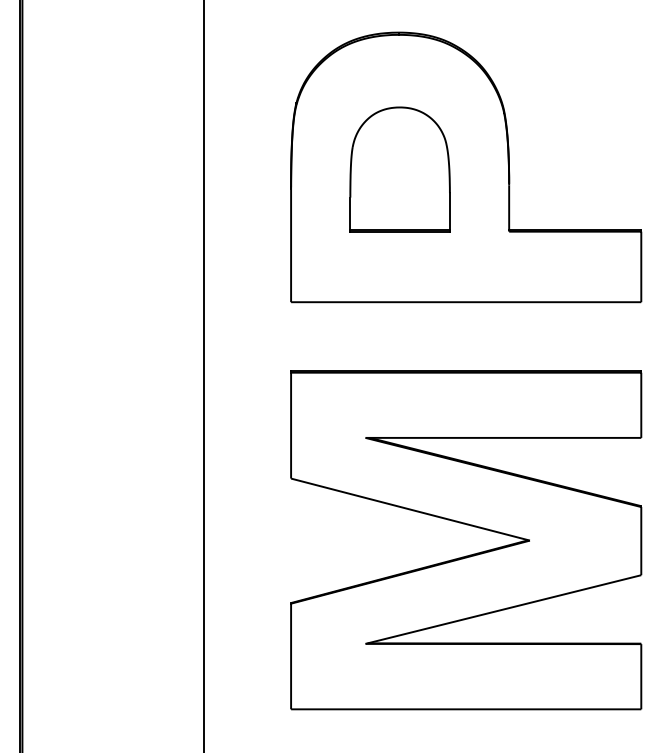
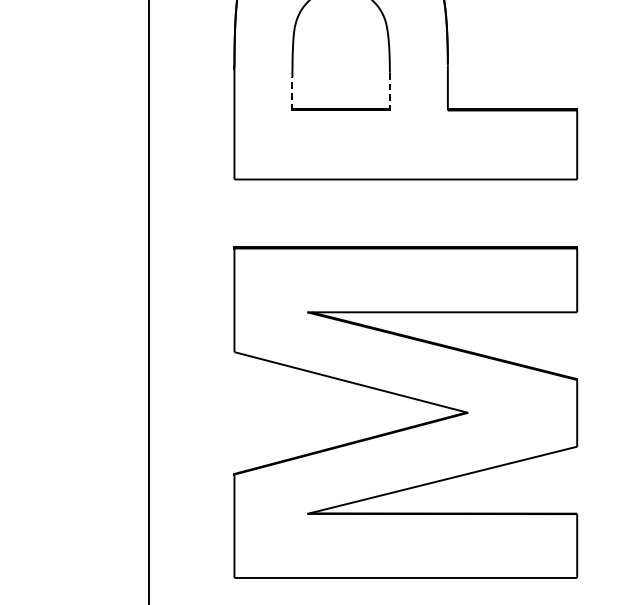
line: (449, 212) -> (389, 91), solid -> dashed
line: (350, 214) -> (292, 93), solid -> dashed

